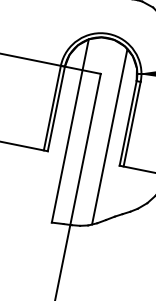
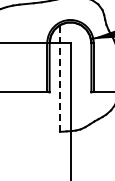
line: (69, 130) -> (59, 78), solid -> dashed
line: (109, 136) -> (82, 77), removed

